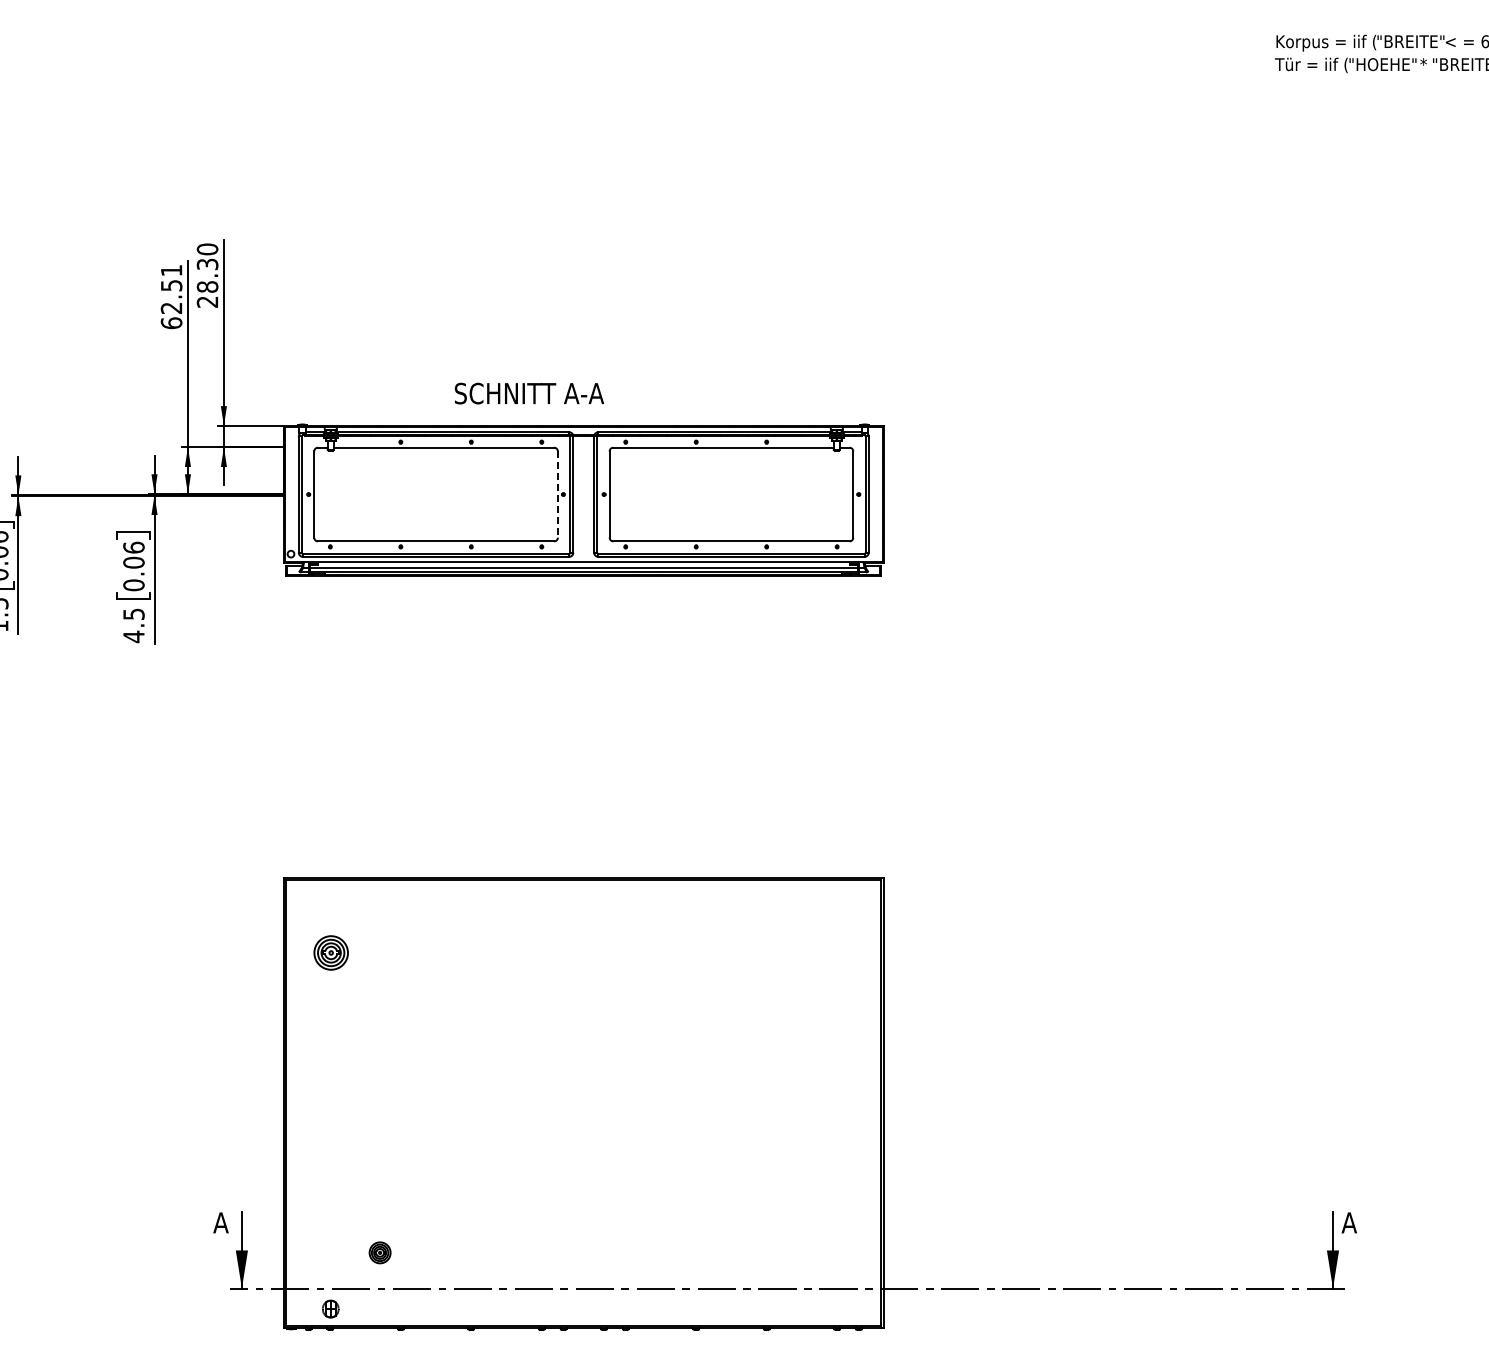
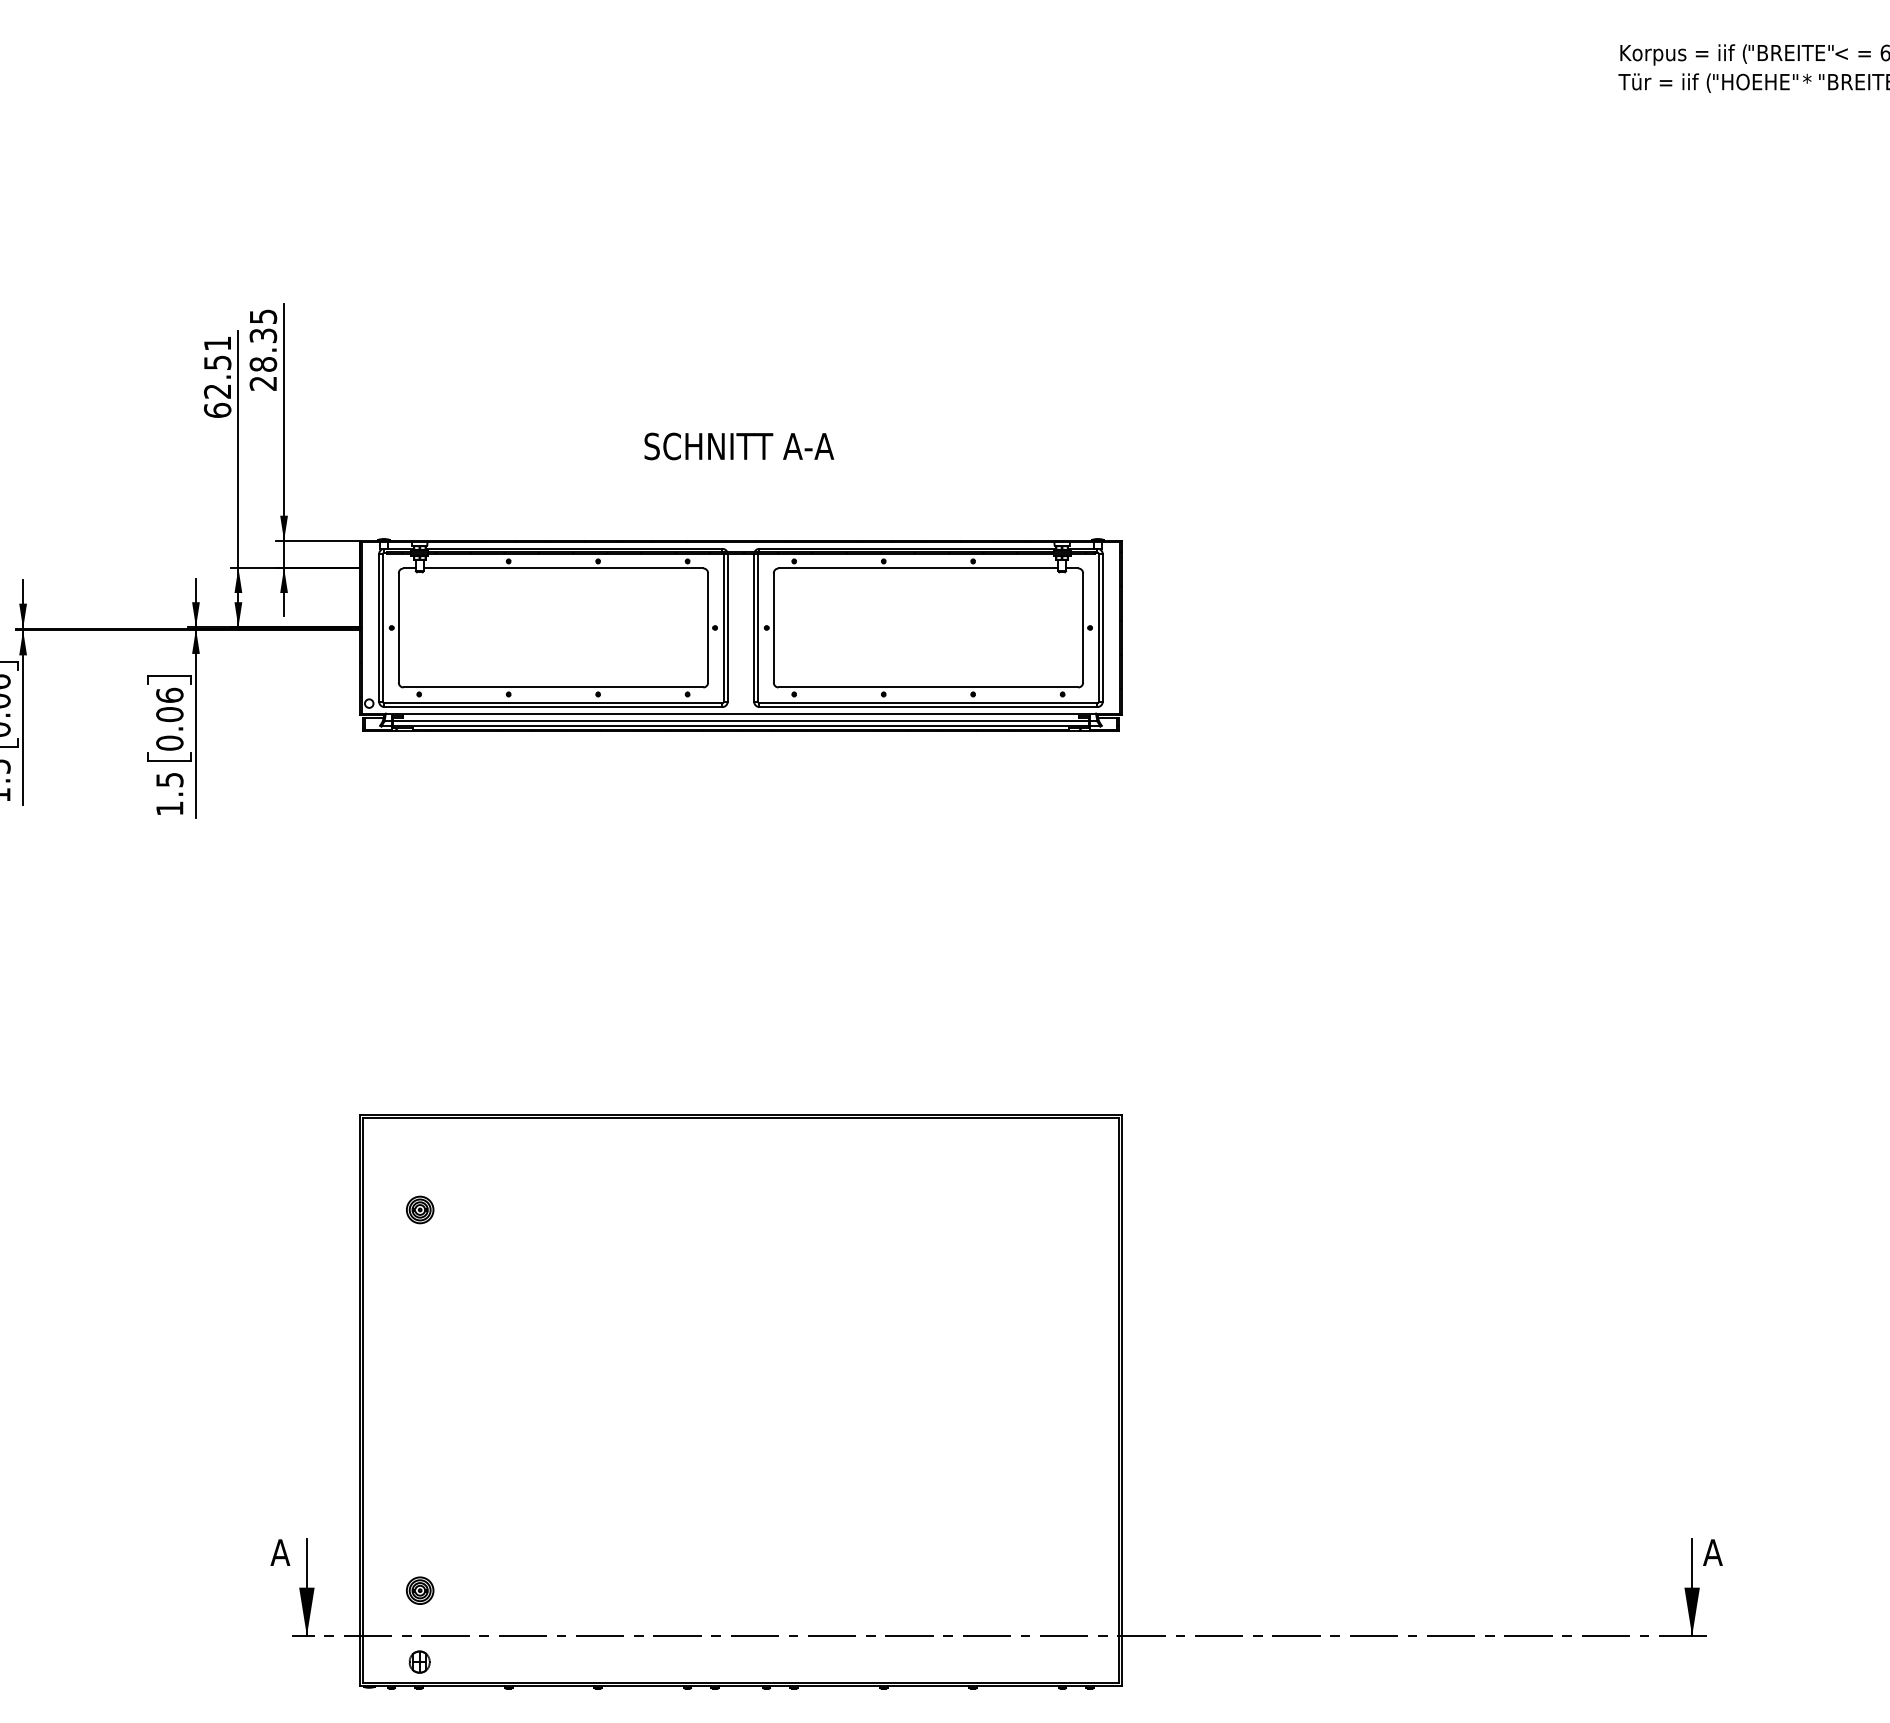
text: (207, 249) -> (263, 316), 28.30 -> 28.35
text: (529, 393) -> (739, 446), moved
line: (557, 495) -> (707, 629), dashed -> solid
text: (133, 636) -> (169, 808), 4.5 -> 1.5
part: (330, 952) -> (419, 1209), size x0.62
part: (379, 1252) -> (419, 1590), moved

